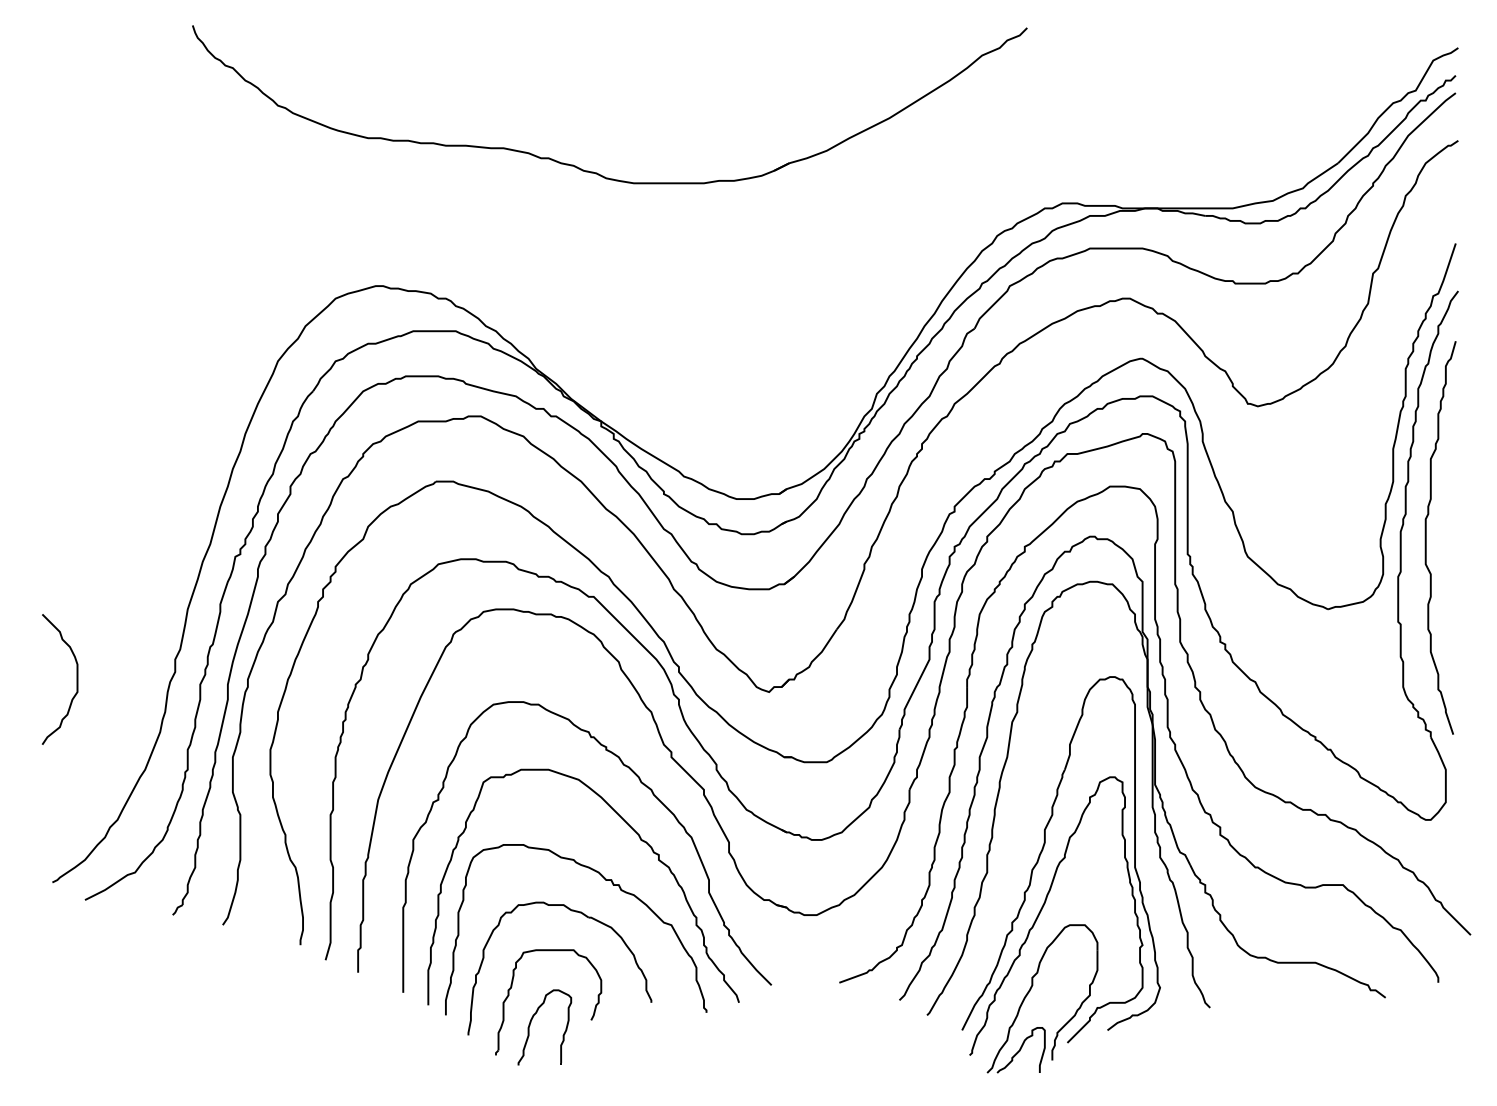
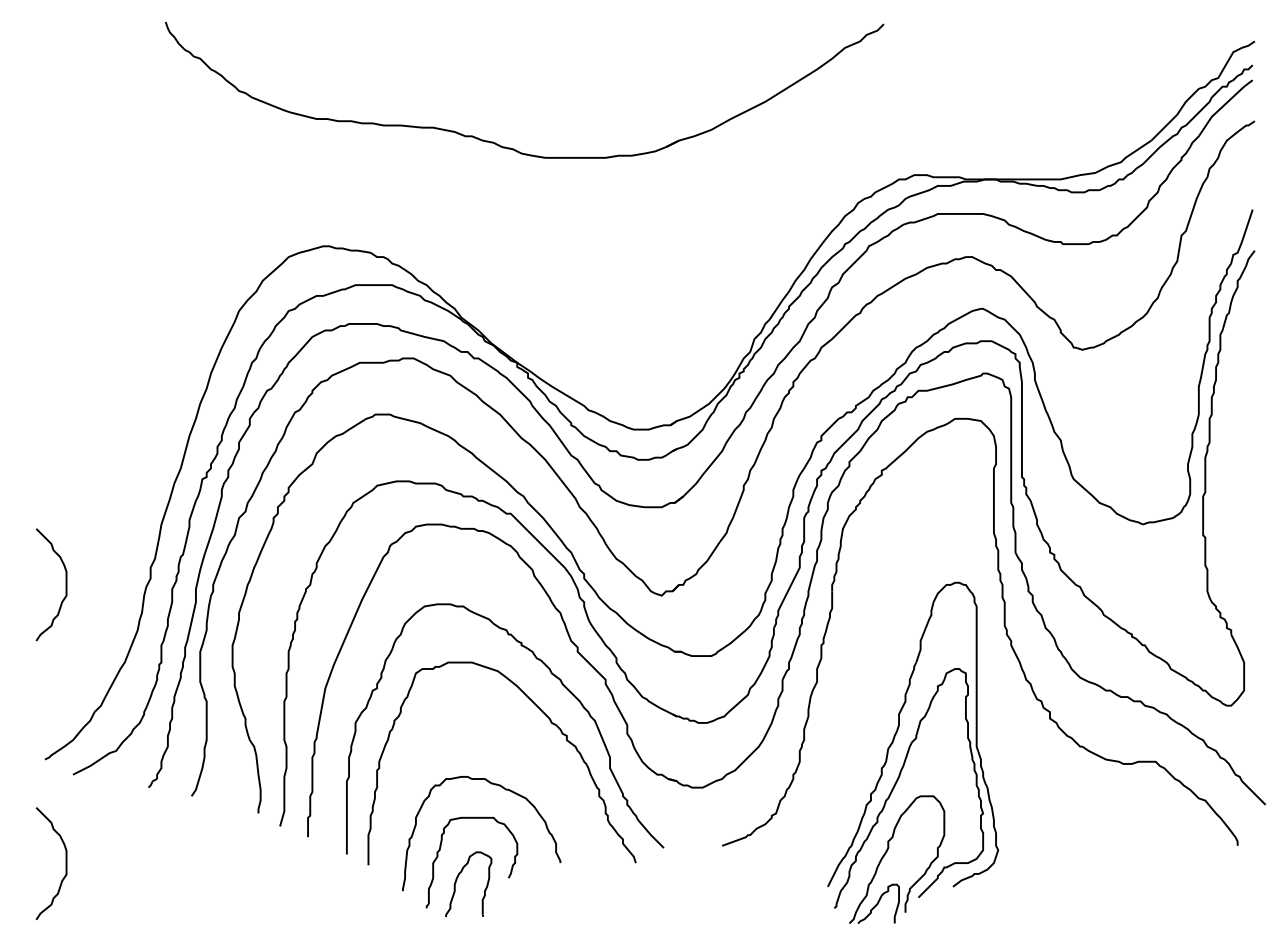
curve: (1426, 537) -> (1227, 462), removed
part: (1151, 775) -> (990, 667), removed
curve: (605, 880) -> (520, 757), removed
curve: (76, 1003) -> (65, 863), added

